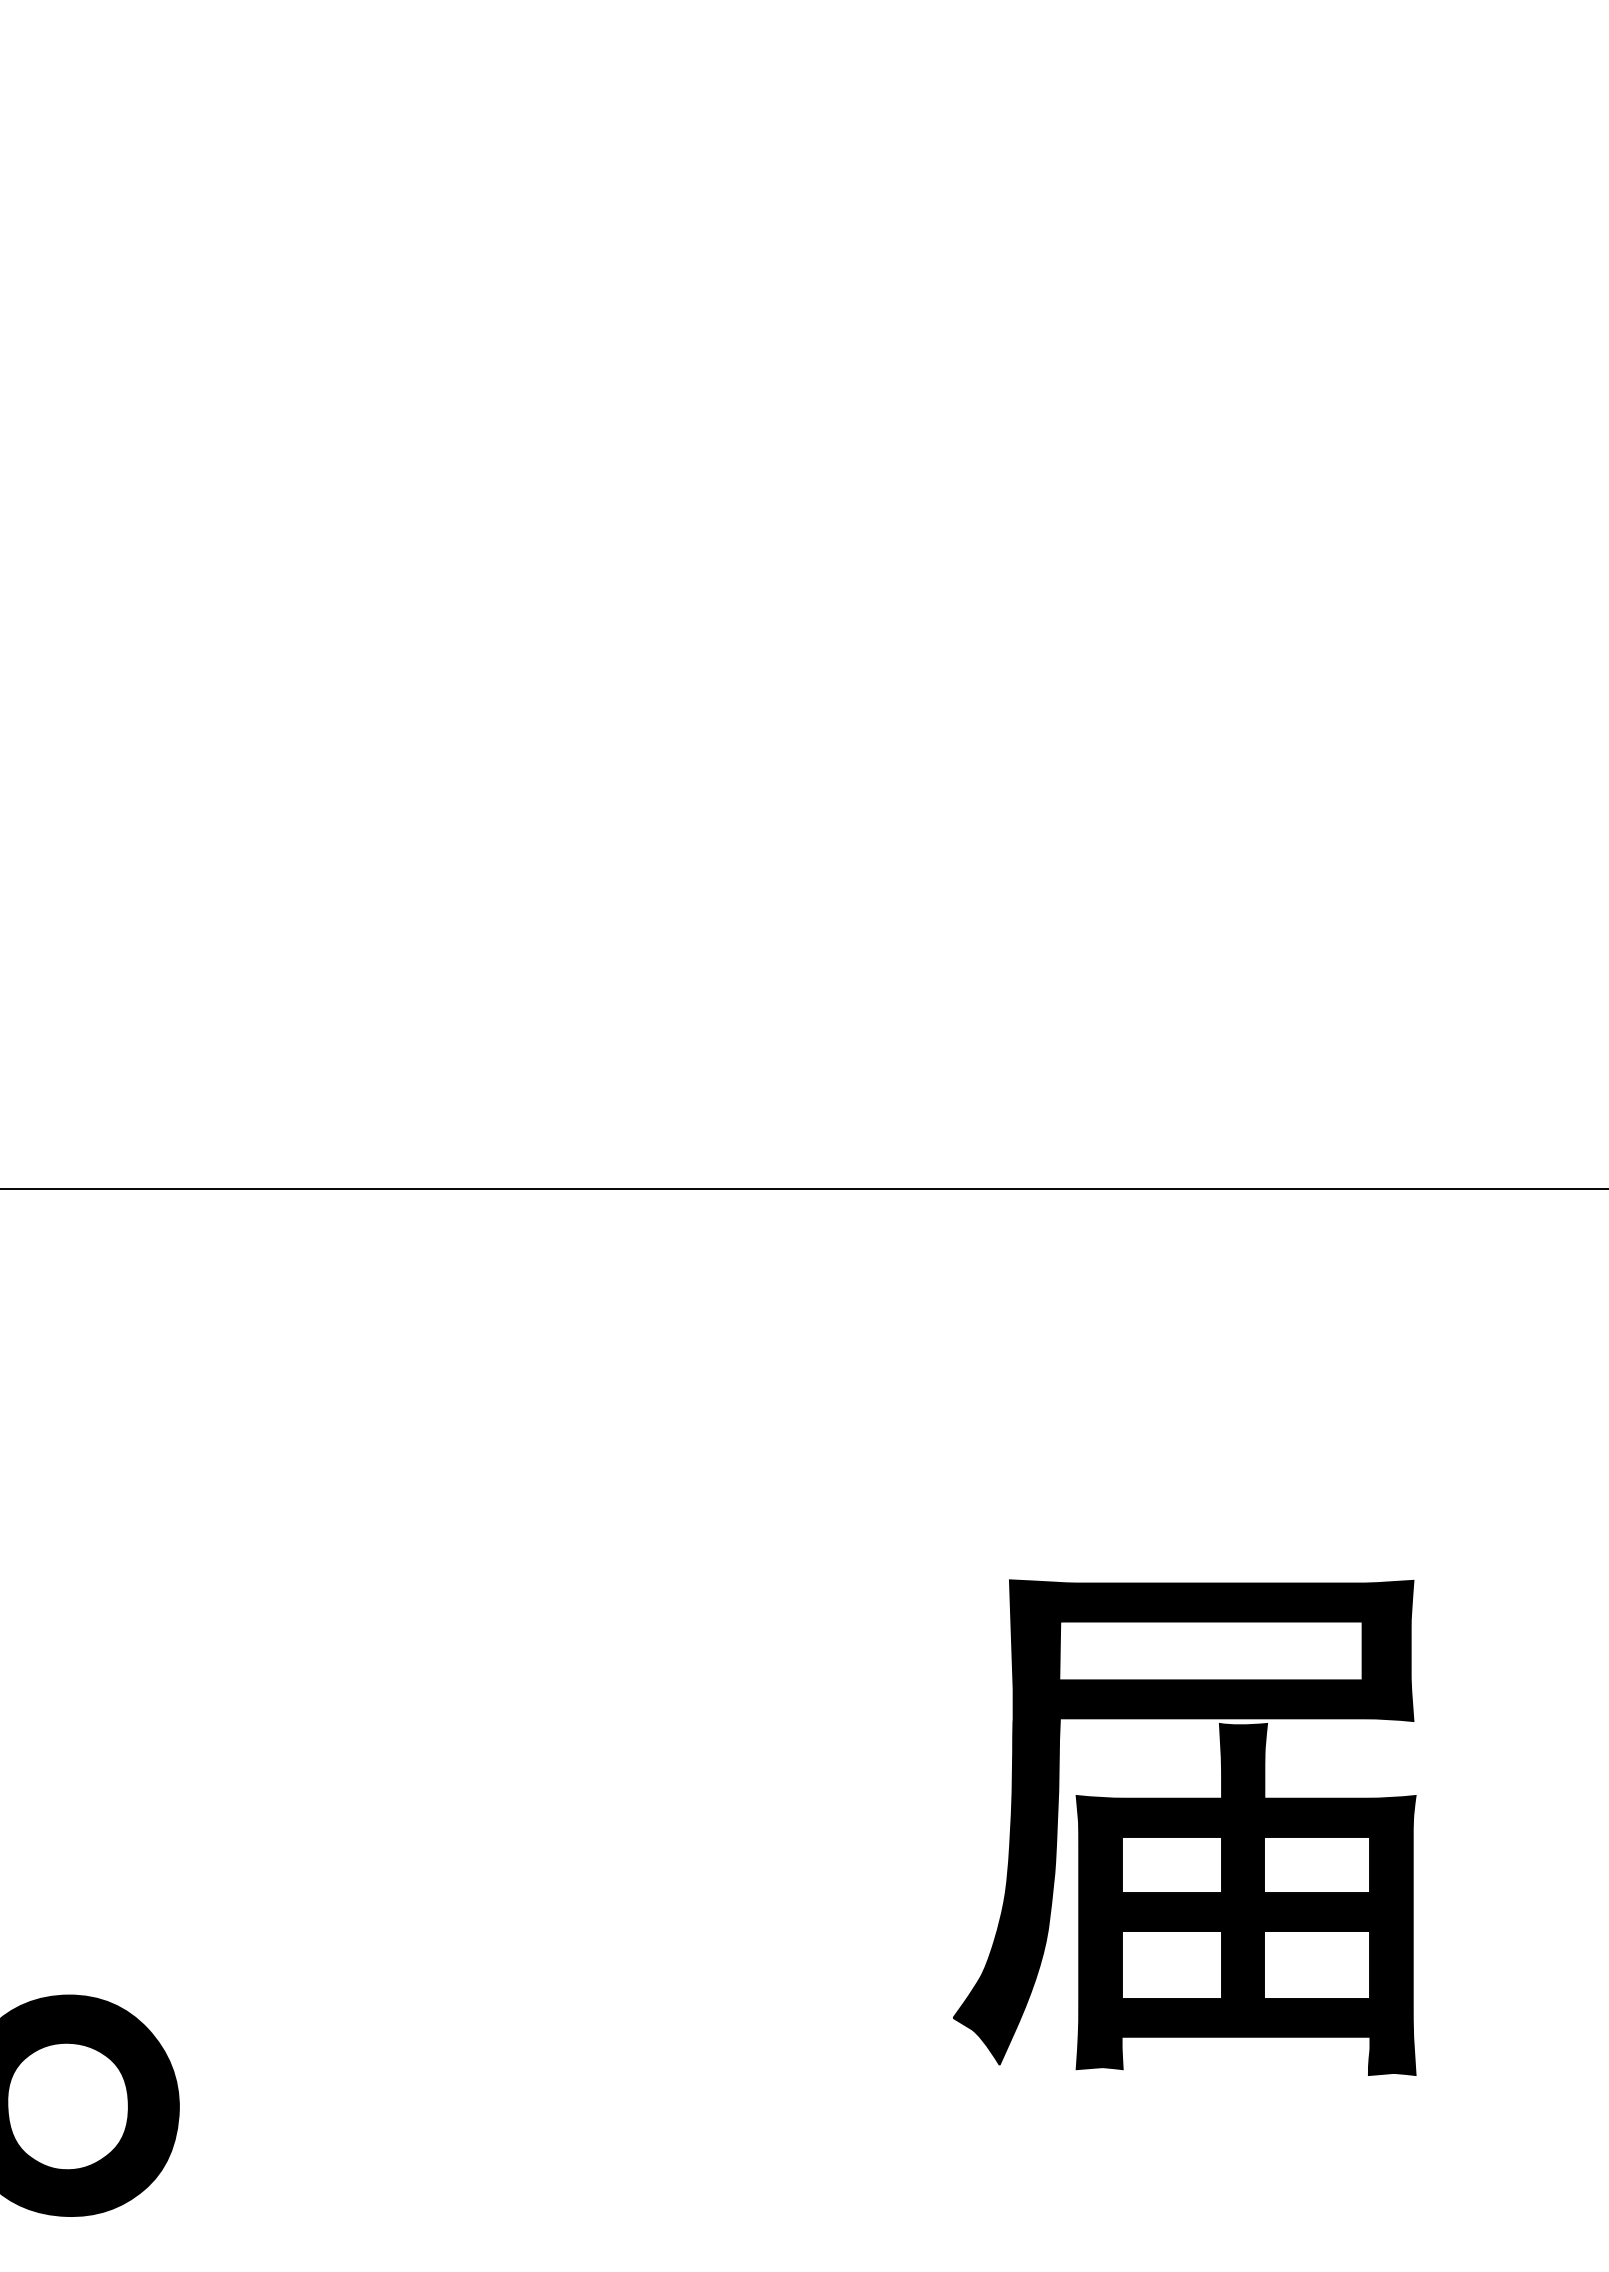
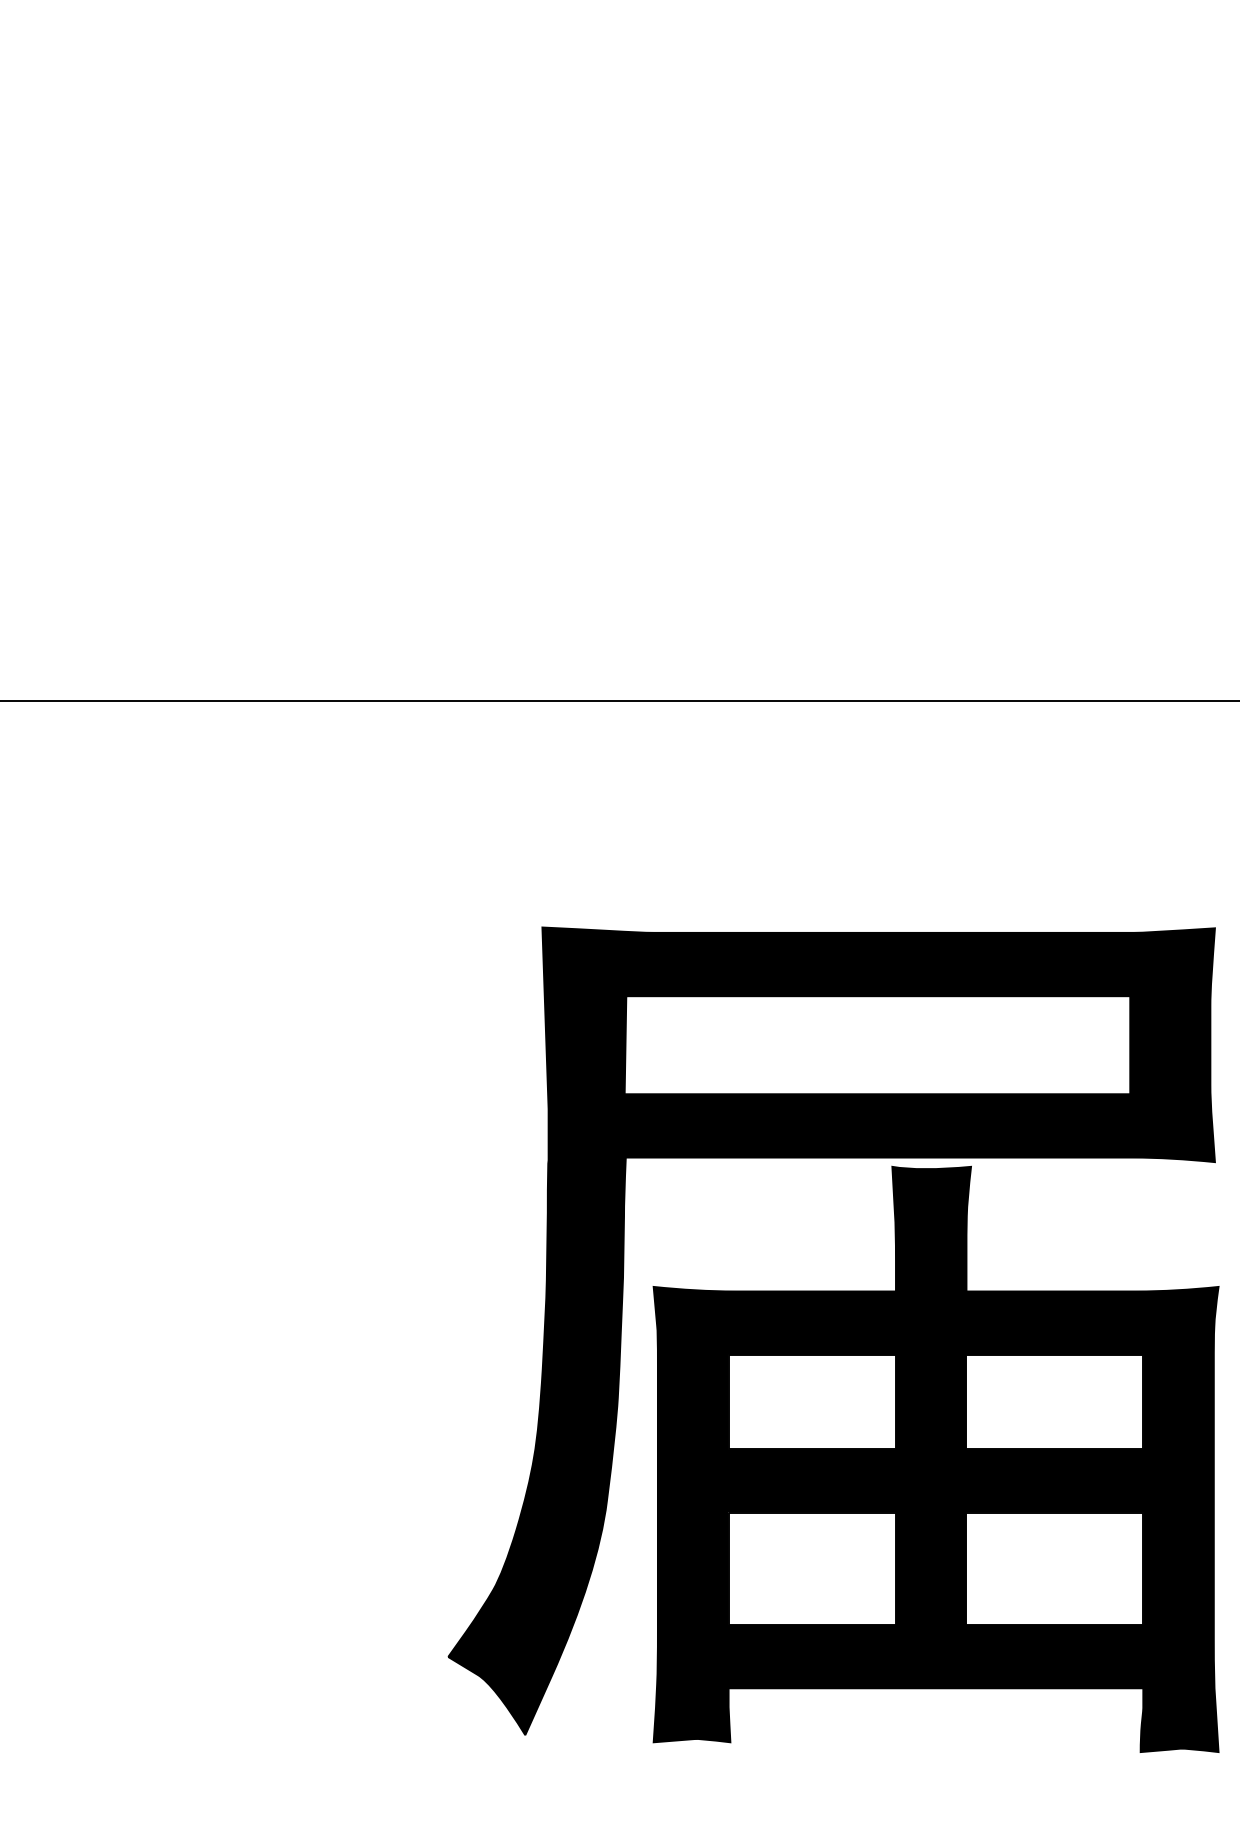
part: (1184, 1827) -> (833, 1339), size x1.67

